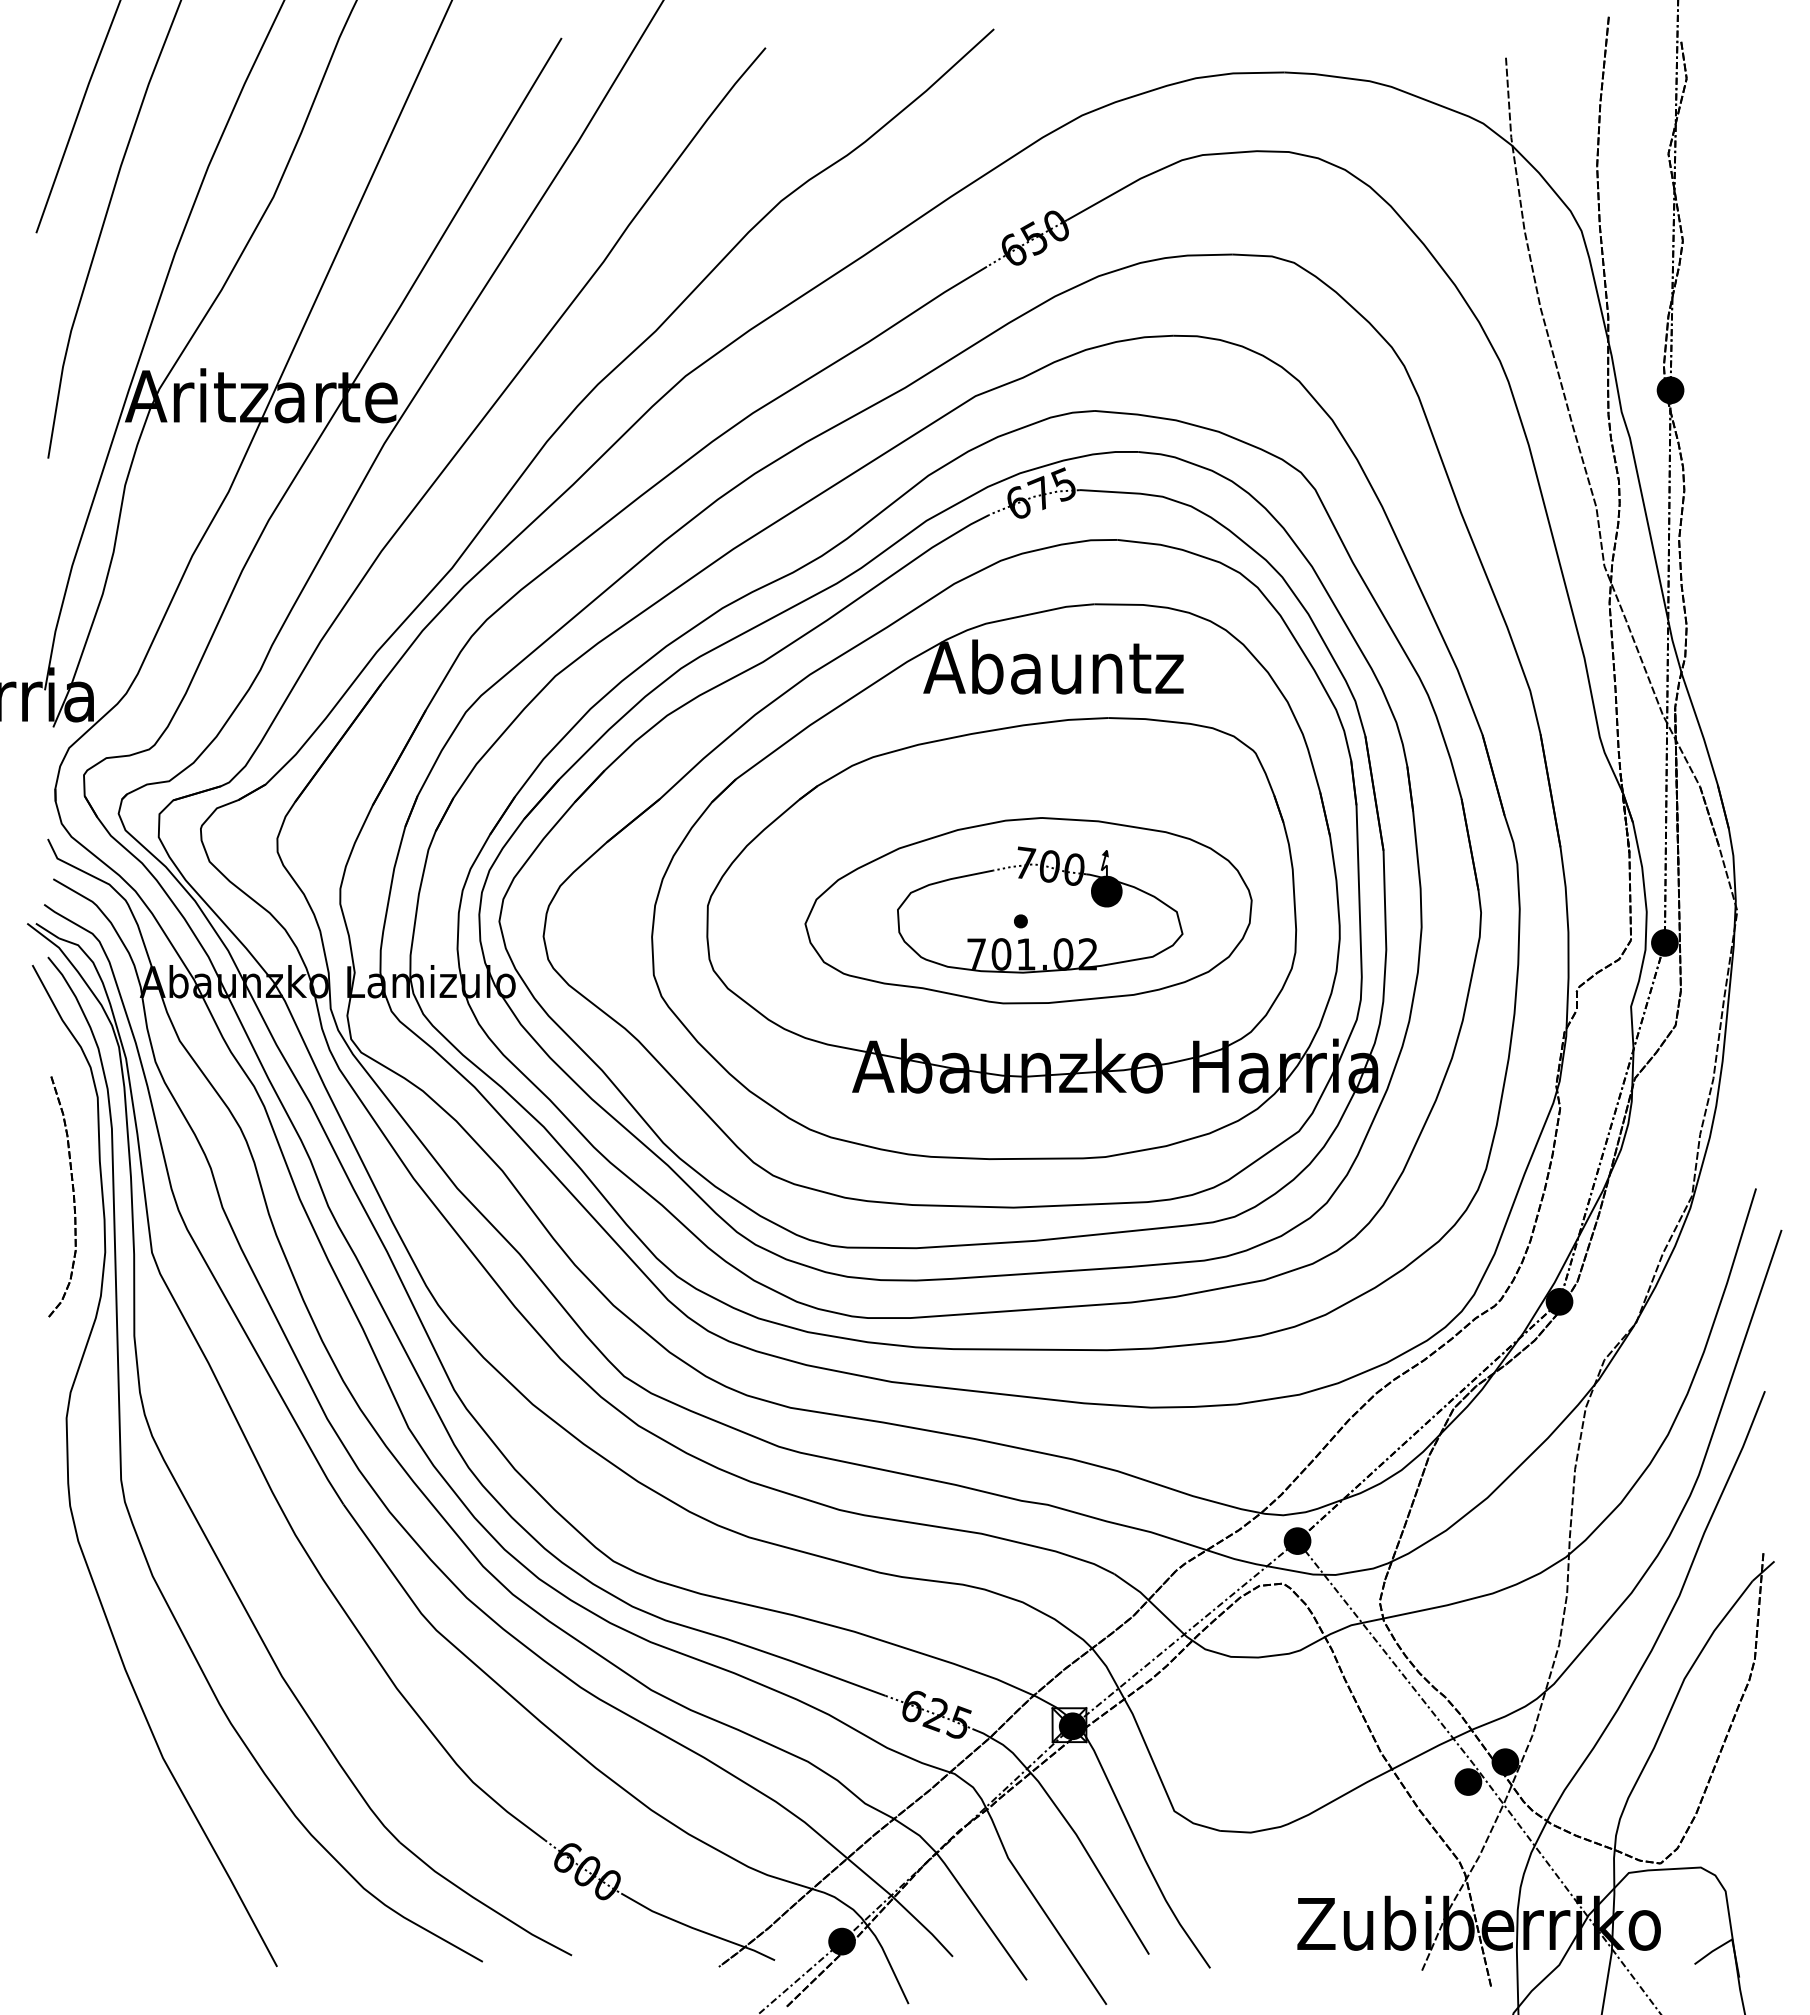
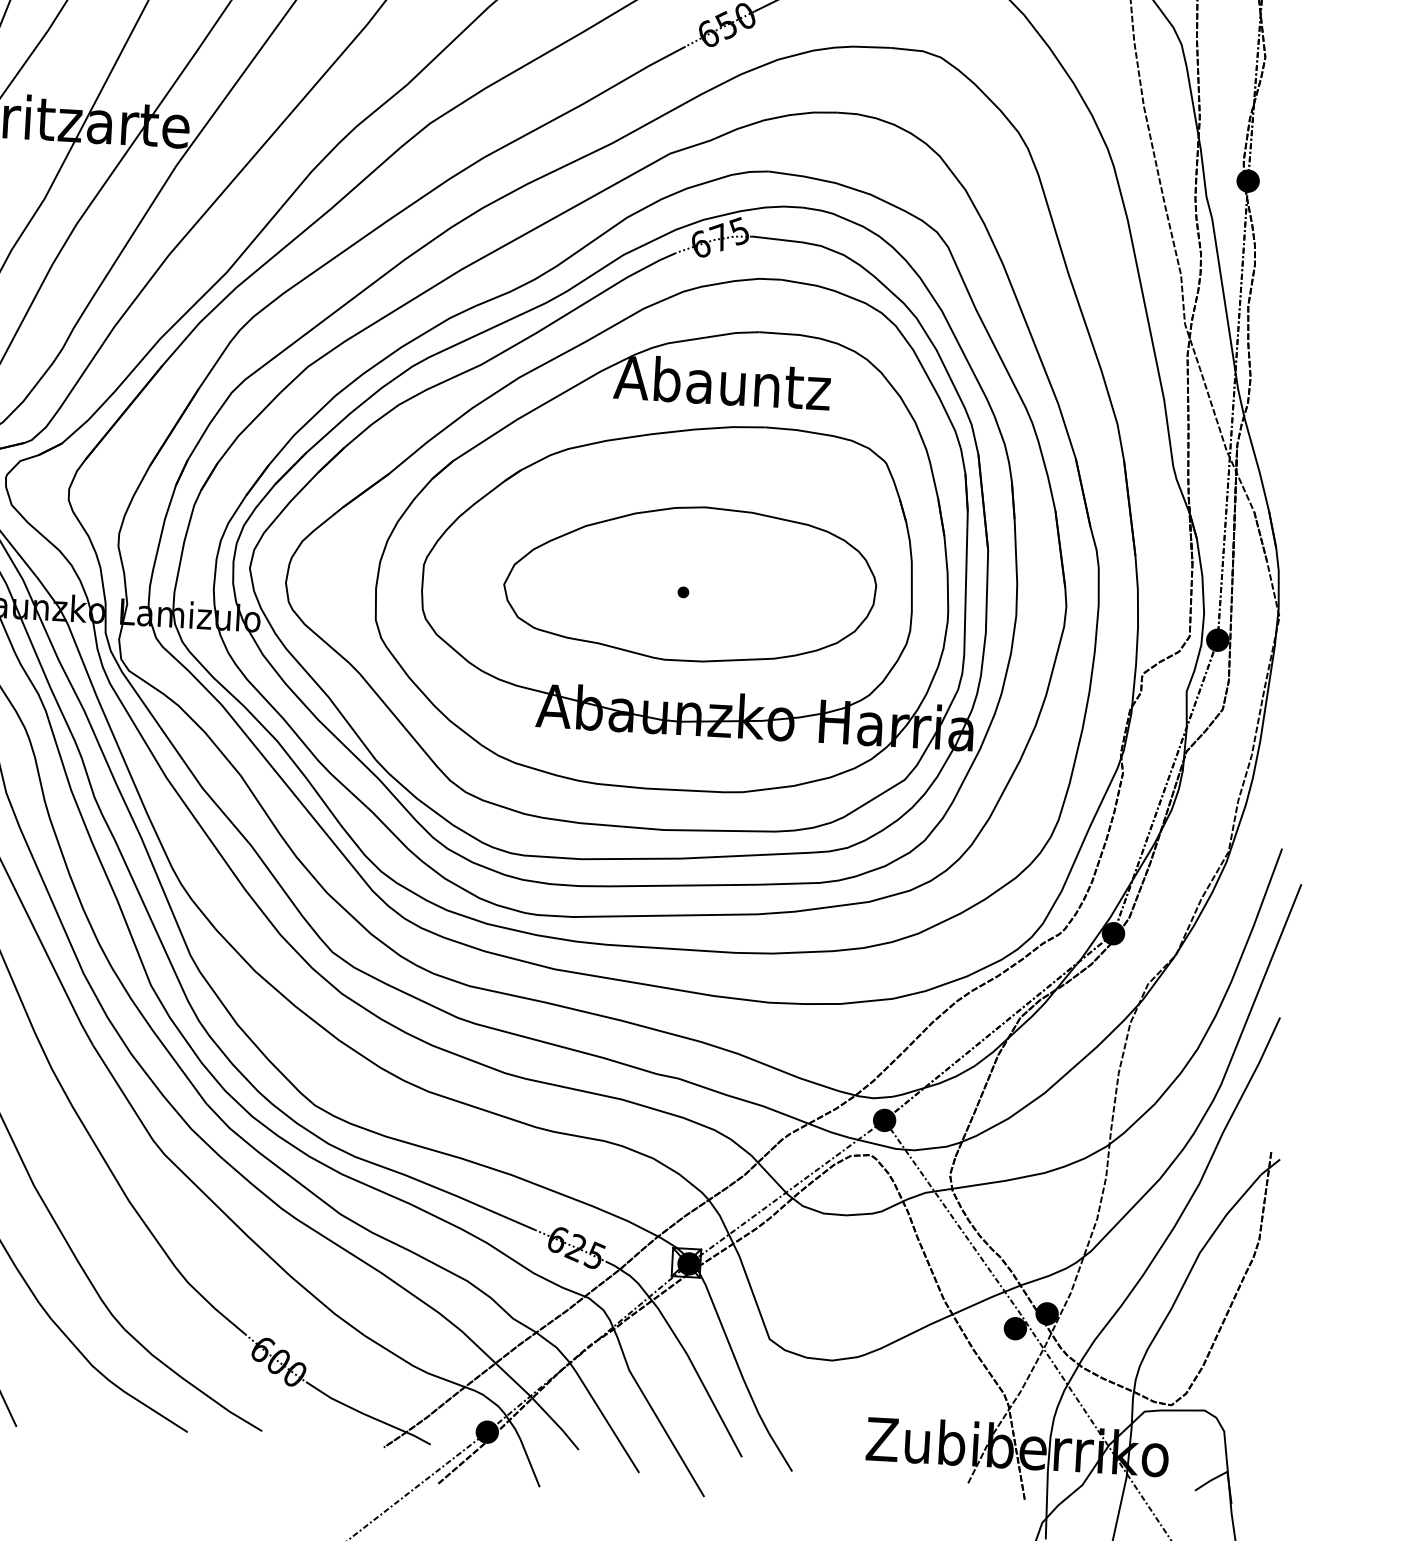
part: (1045, 882) -> (705, 561), removed

